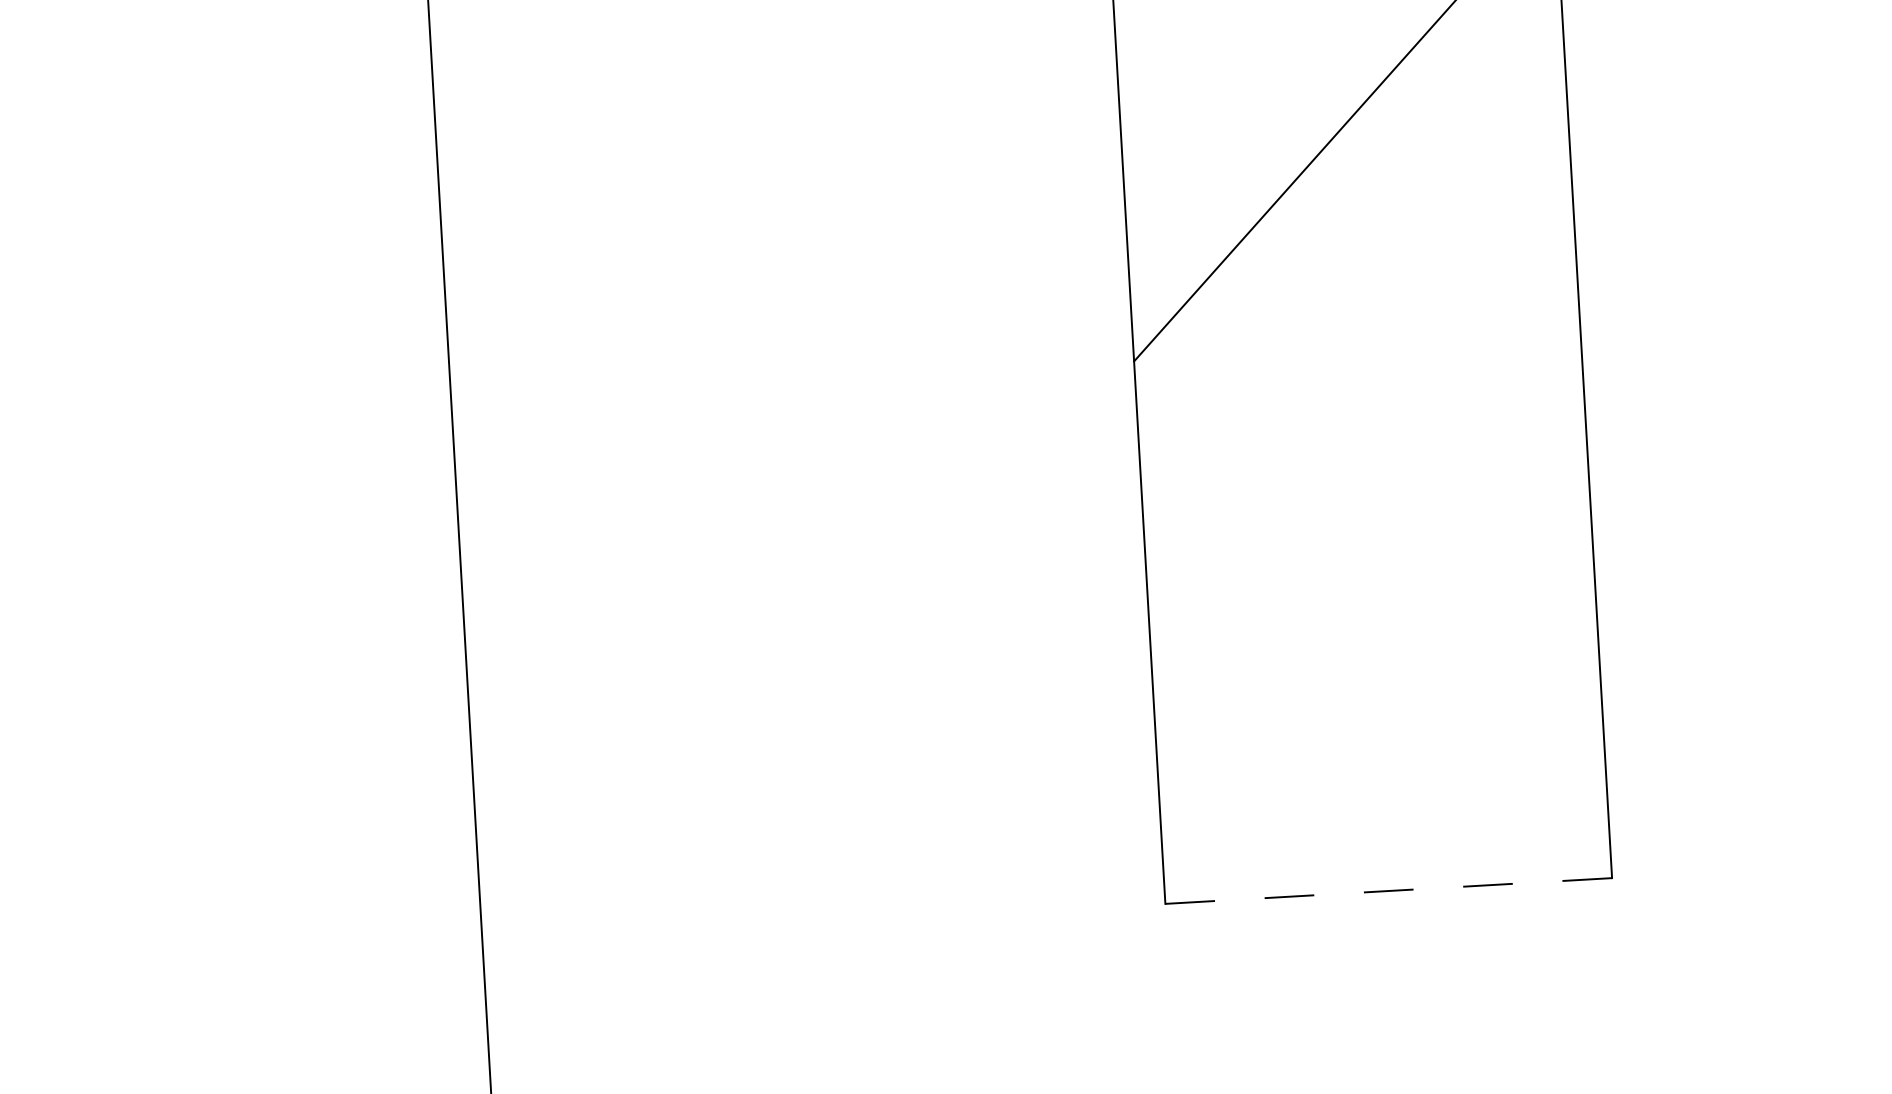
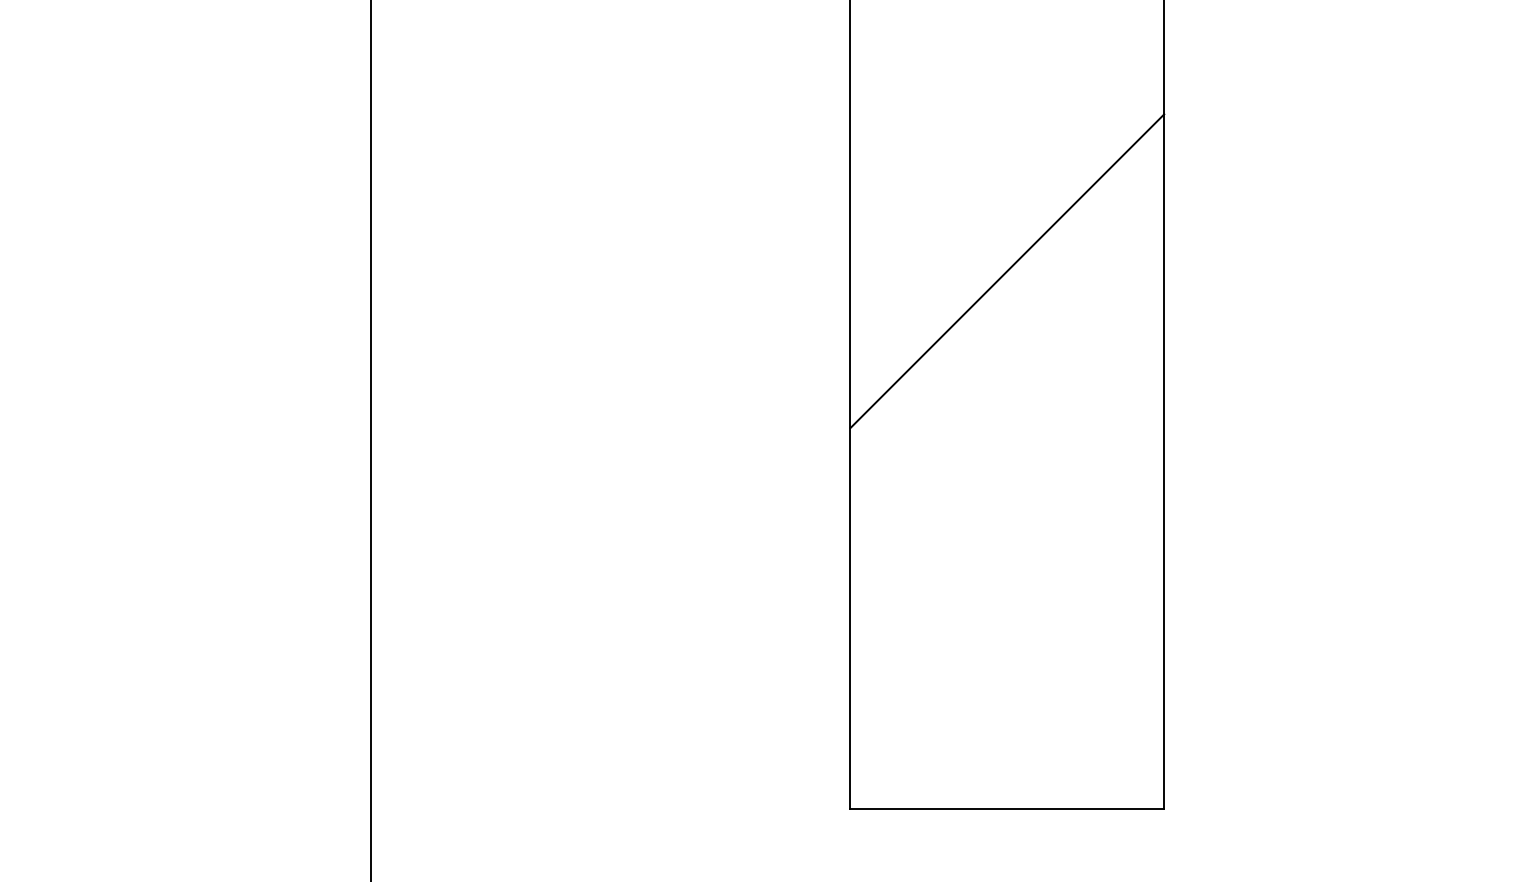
line: (1388, 891) -> (1007, 809), dashed -> solid

